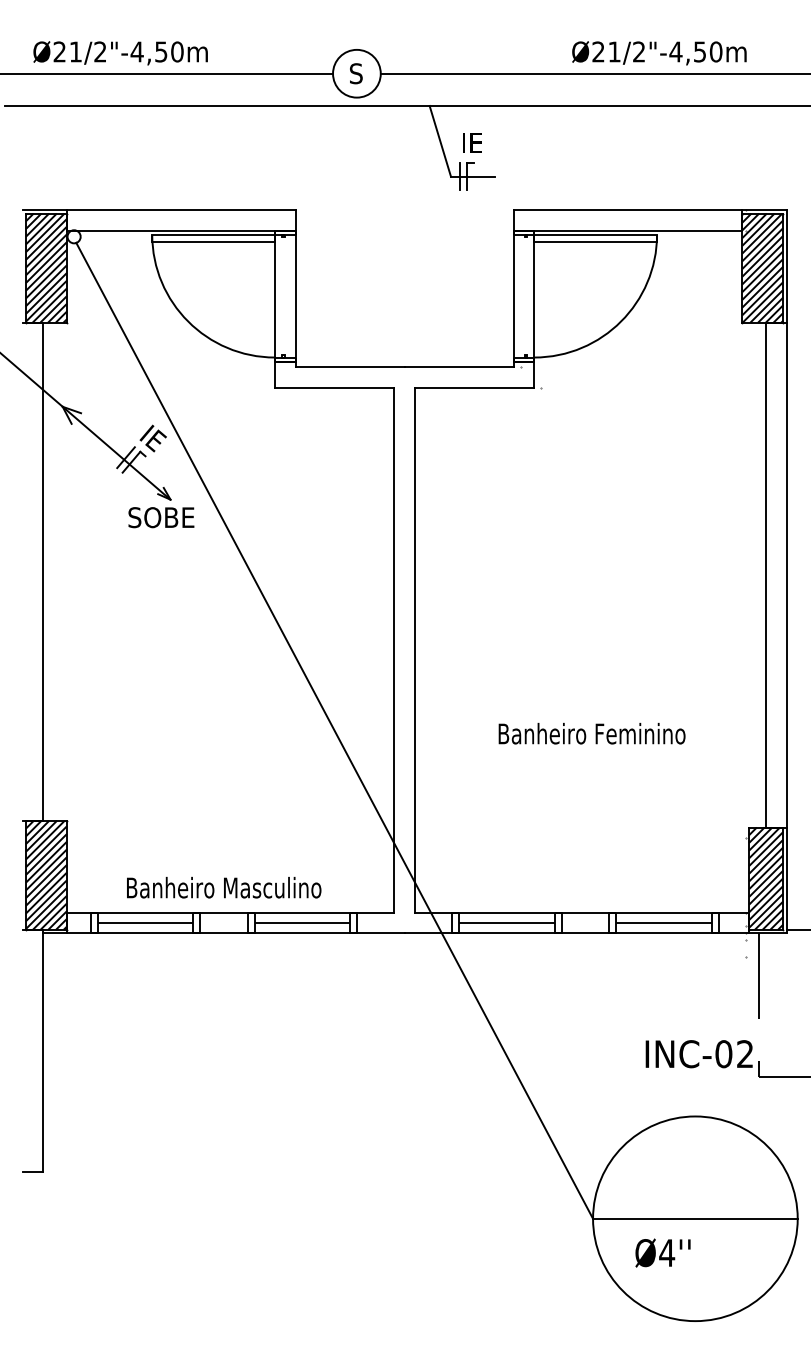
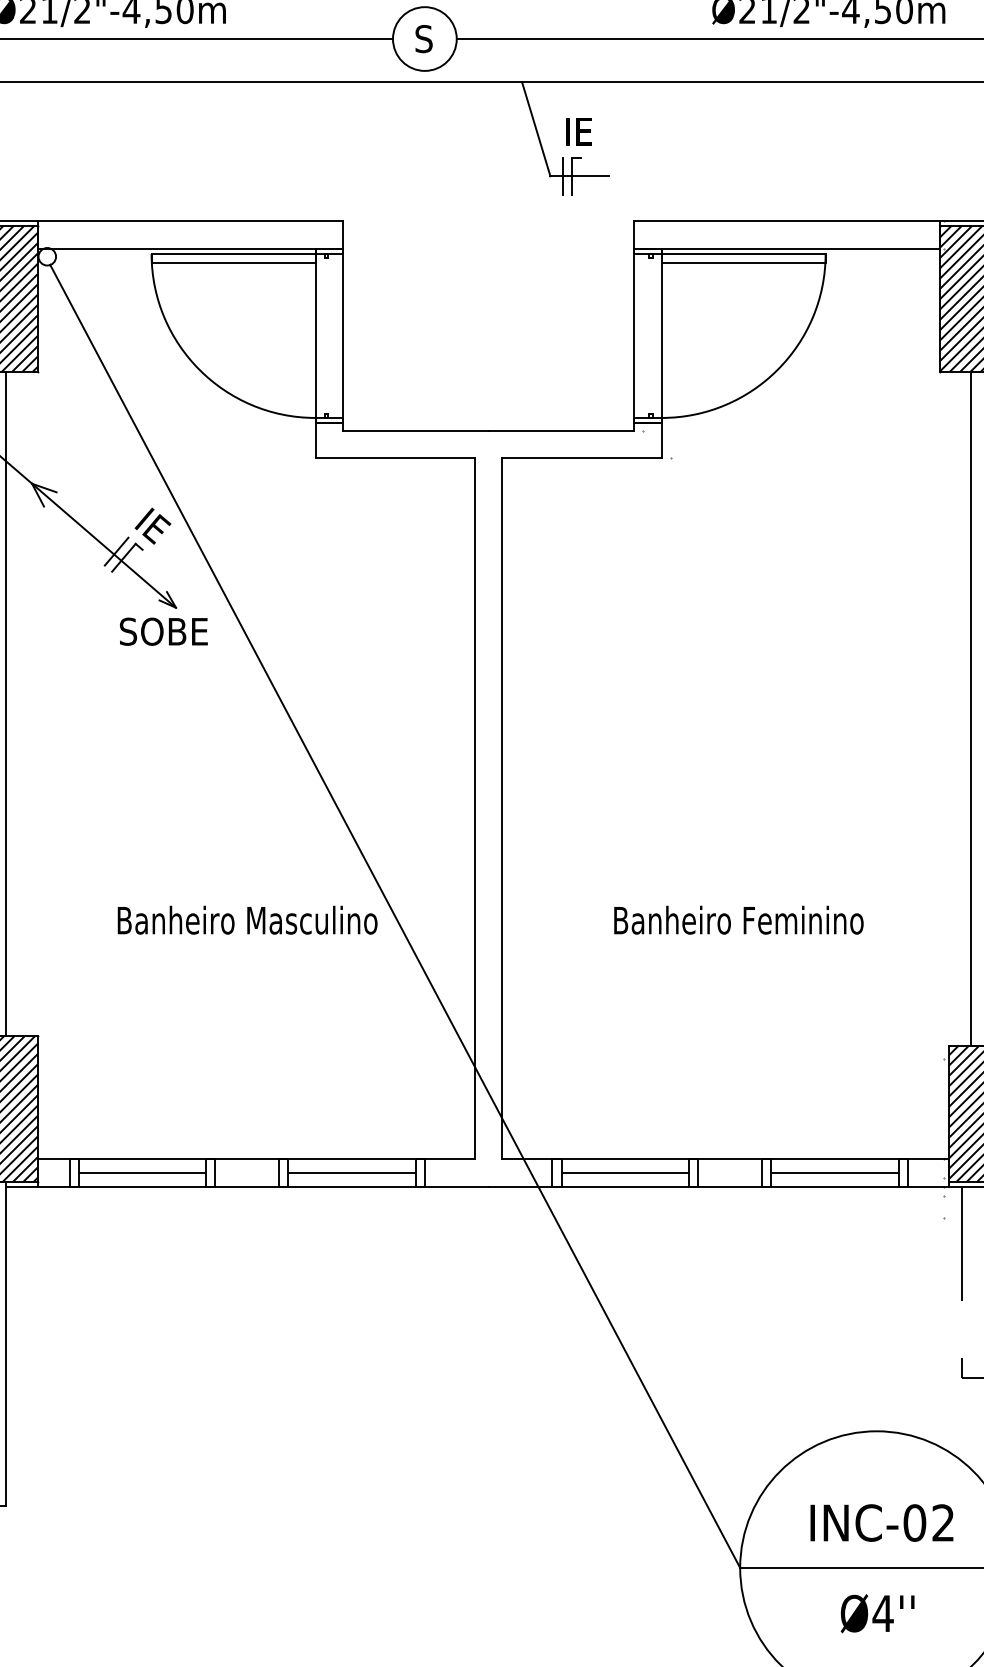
text: (224, 887) -> (248, 919), moved
text: (698, 1054) -> (880, 1523), moved
text: (662, 1252) -> (876, 1612), moved

